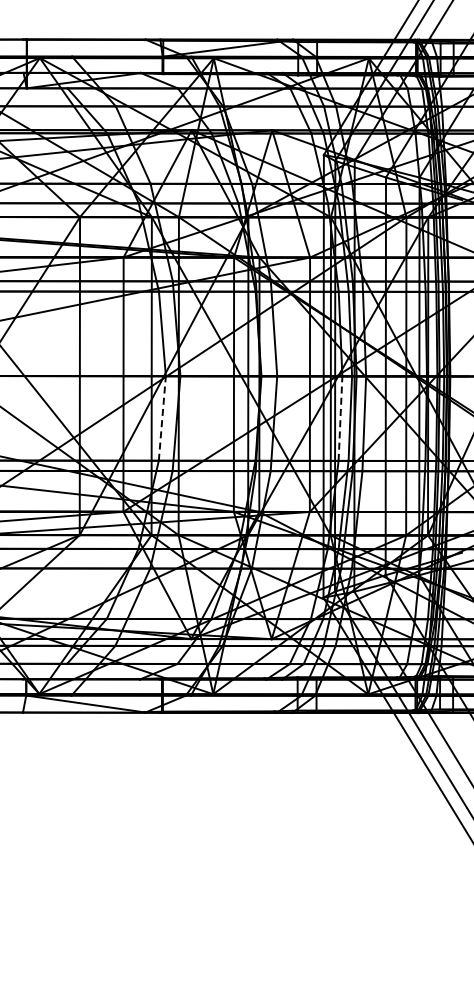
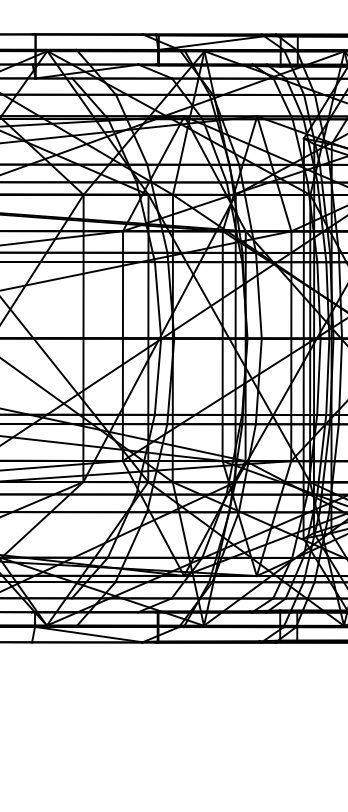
line: (162, 417) -> (158, 375), dashed -> solid
line: (340, 418) -> (318, 376), dashed -> solid

